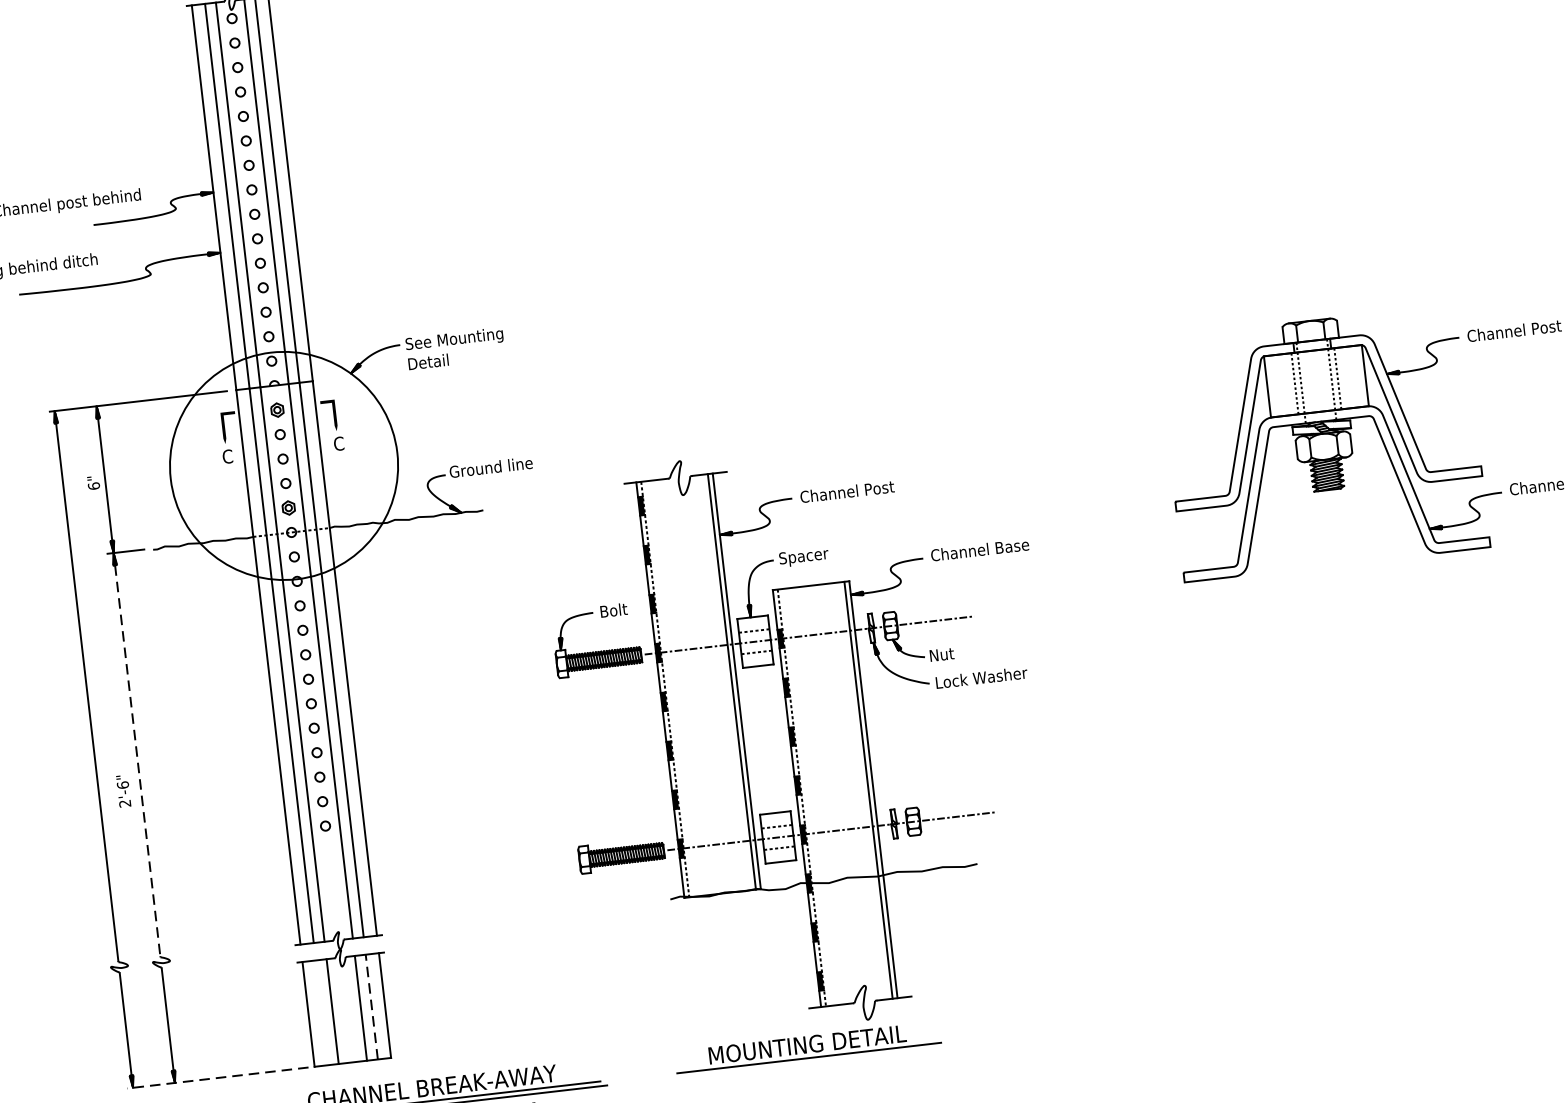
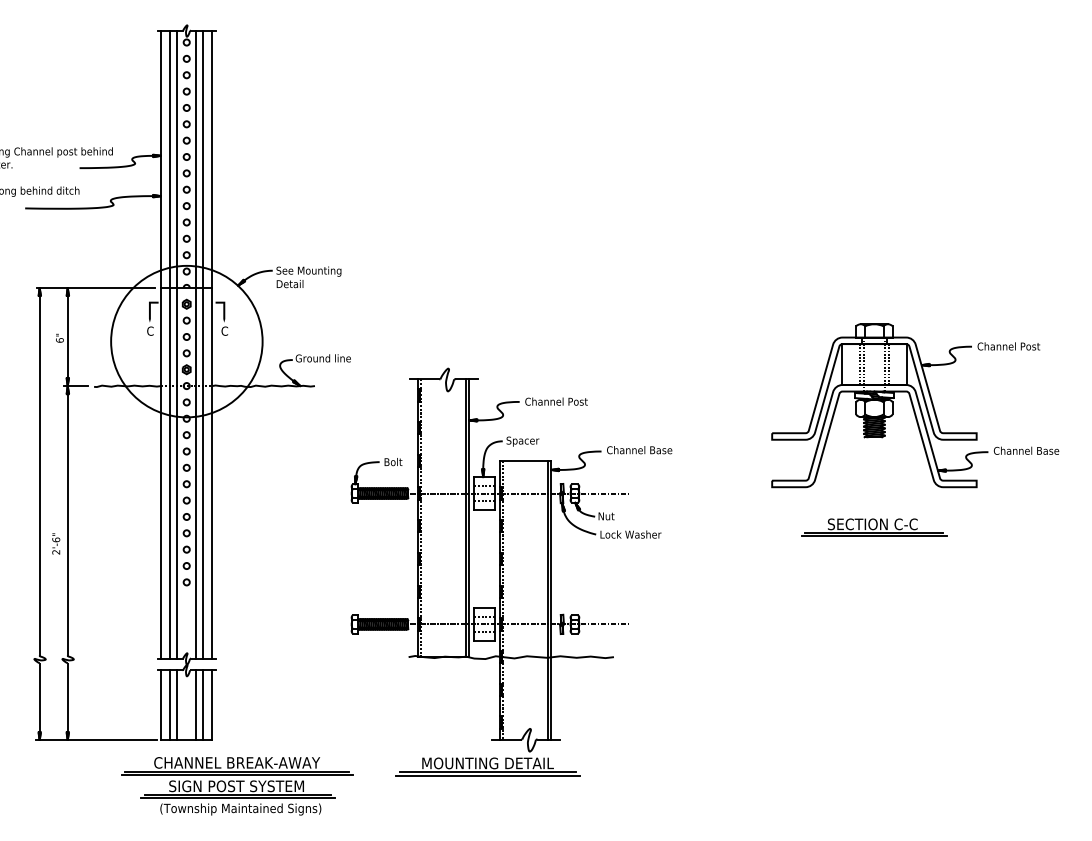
part: (1344, 624) -> (874, 527), added
line: (137, 760) -> (67, 524), dashed -> solid
line: (371, 1005) -> (203, 704), dashed -> solid
line: (322, 1013) -> (170, 705), added
line: (810, 1062) -> (488, 775), added
line: (217, 1078) -> (96, 740), dashed -> solid

